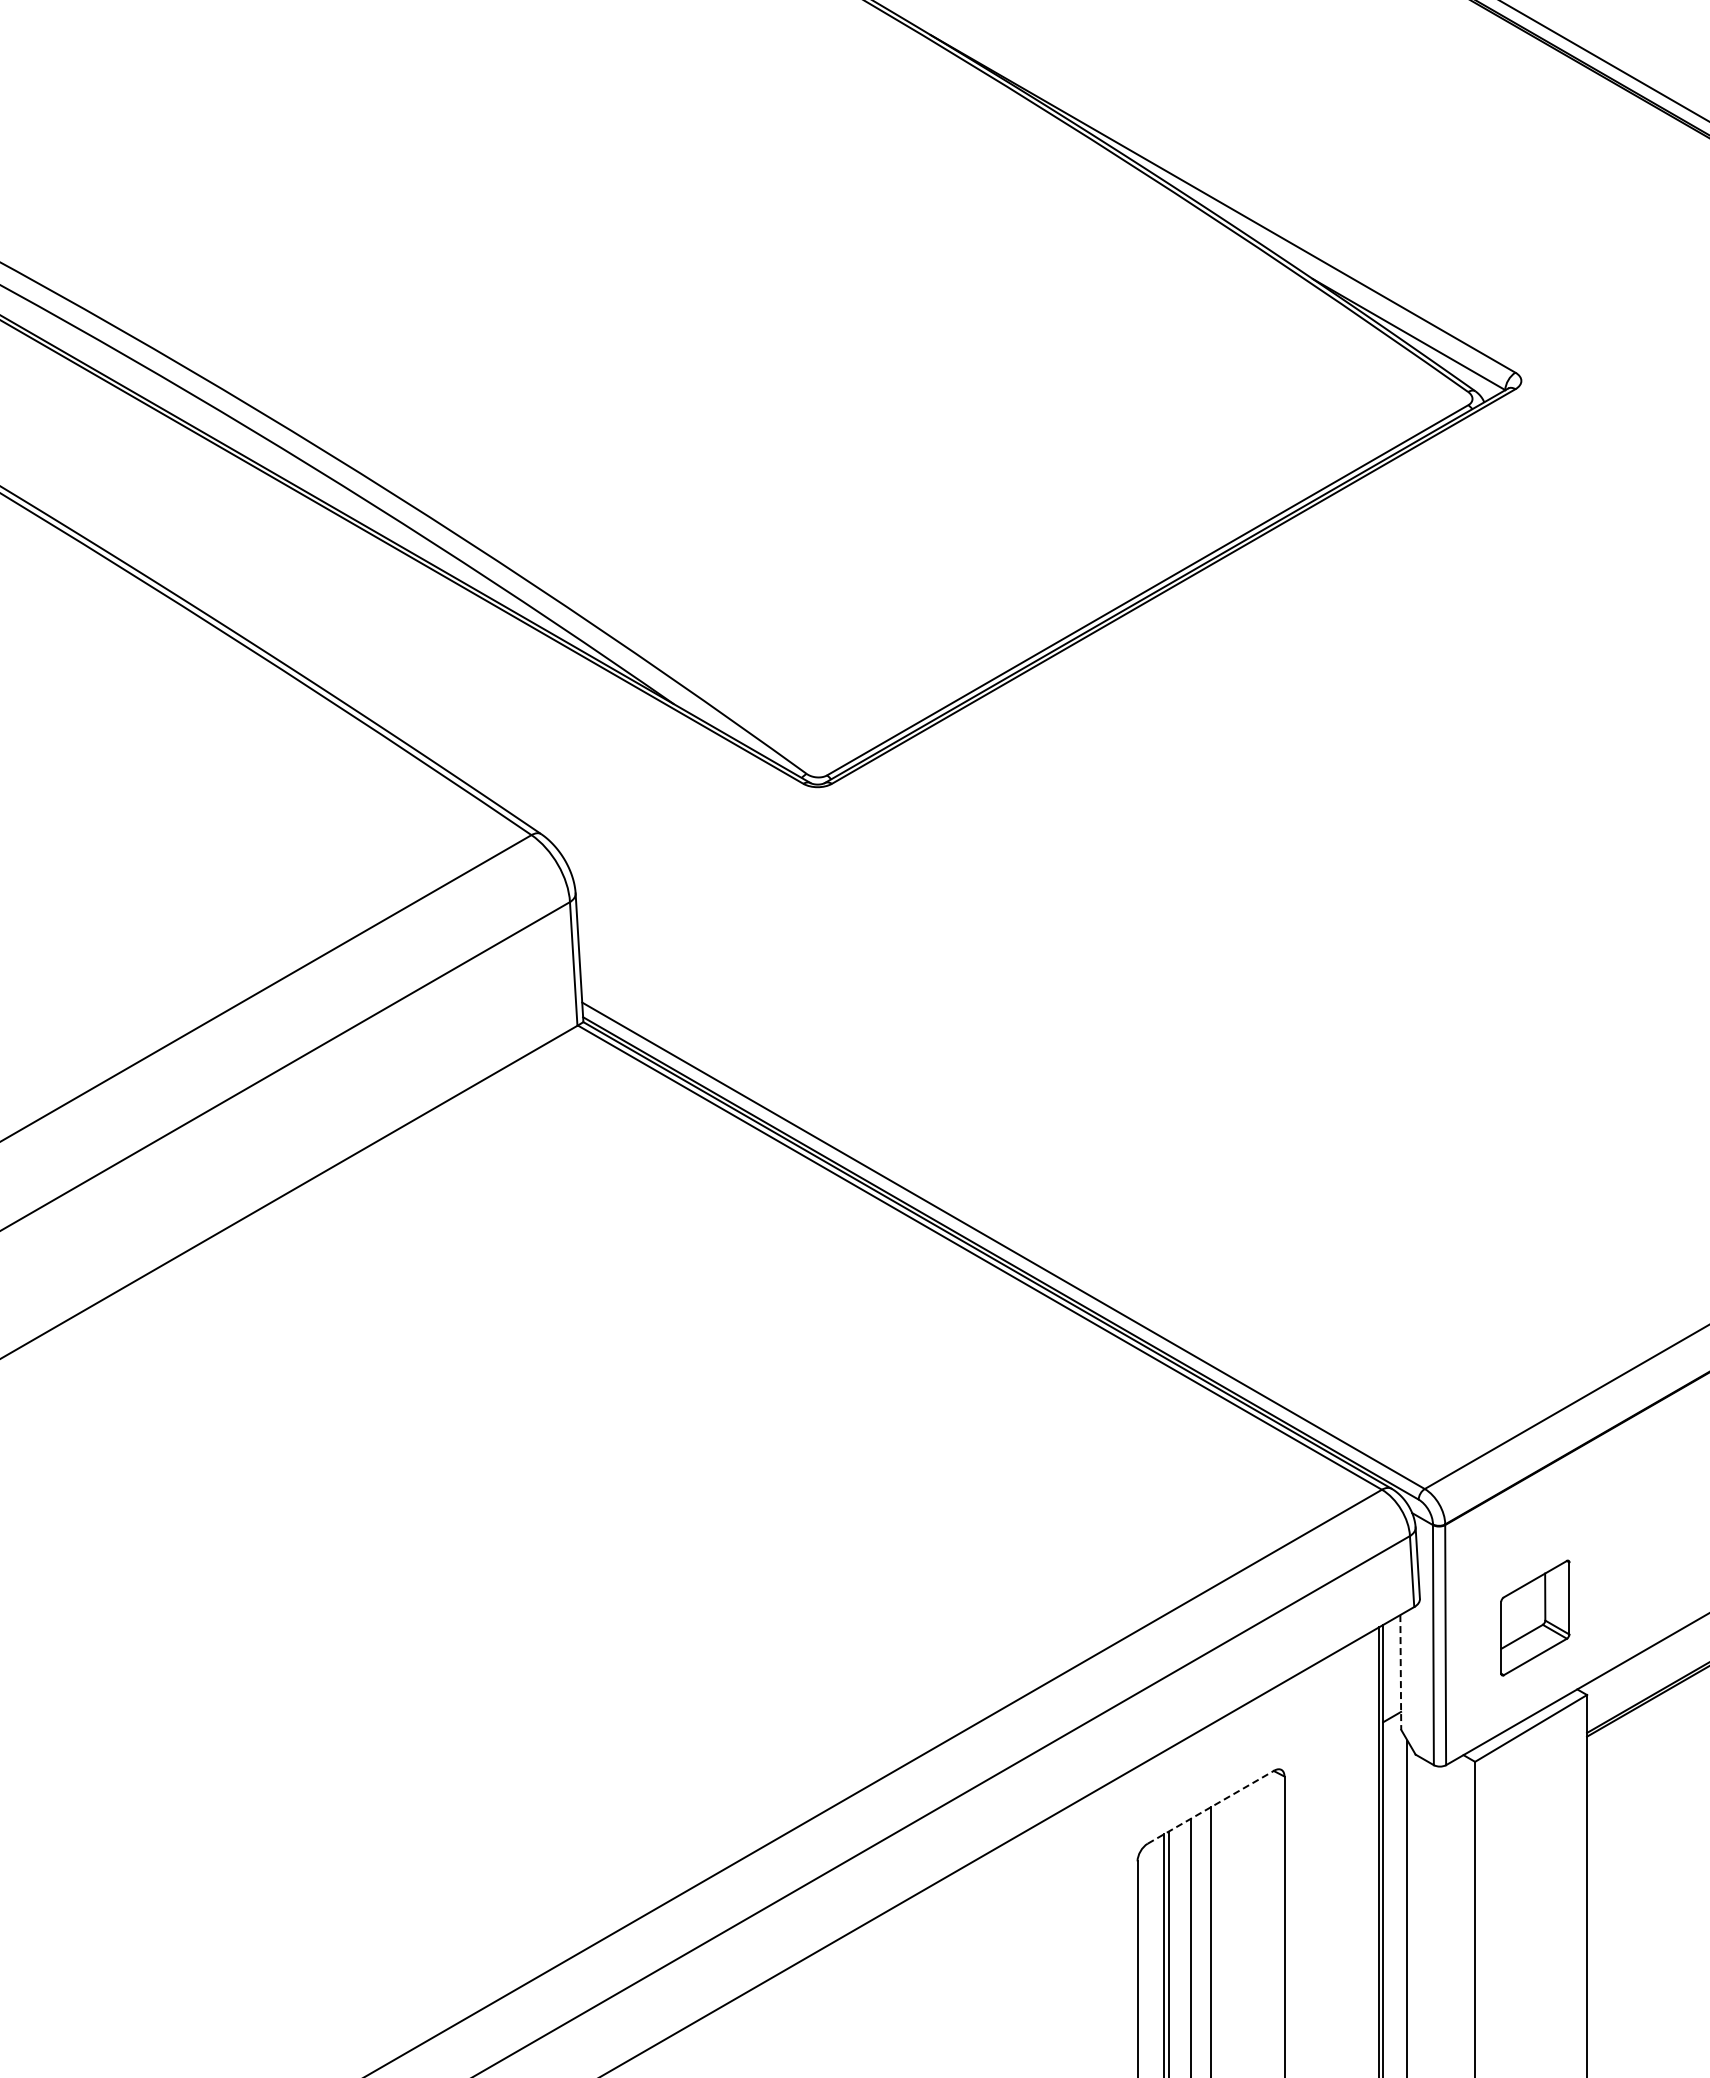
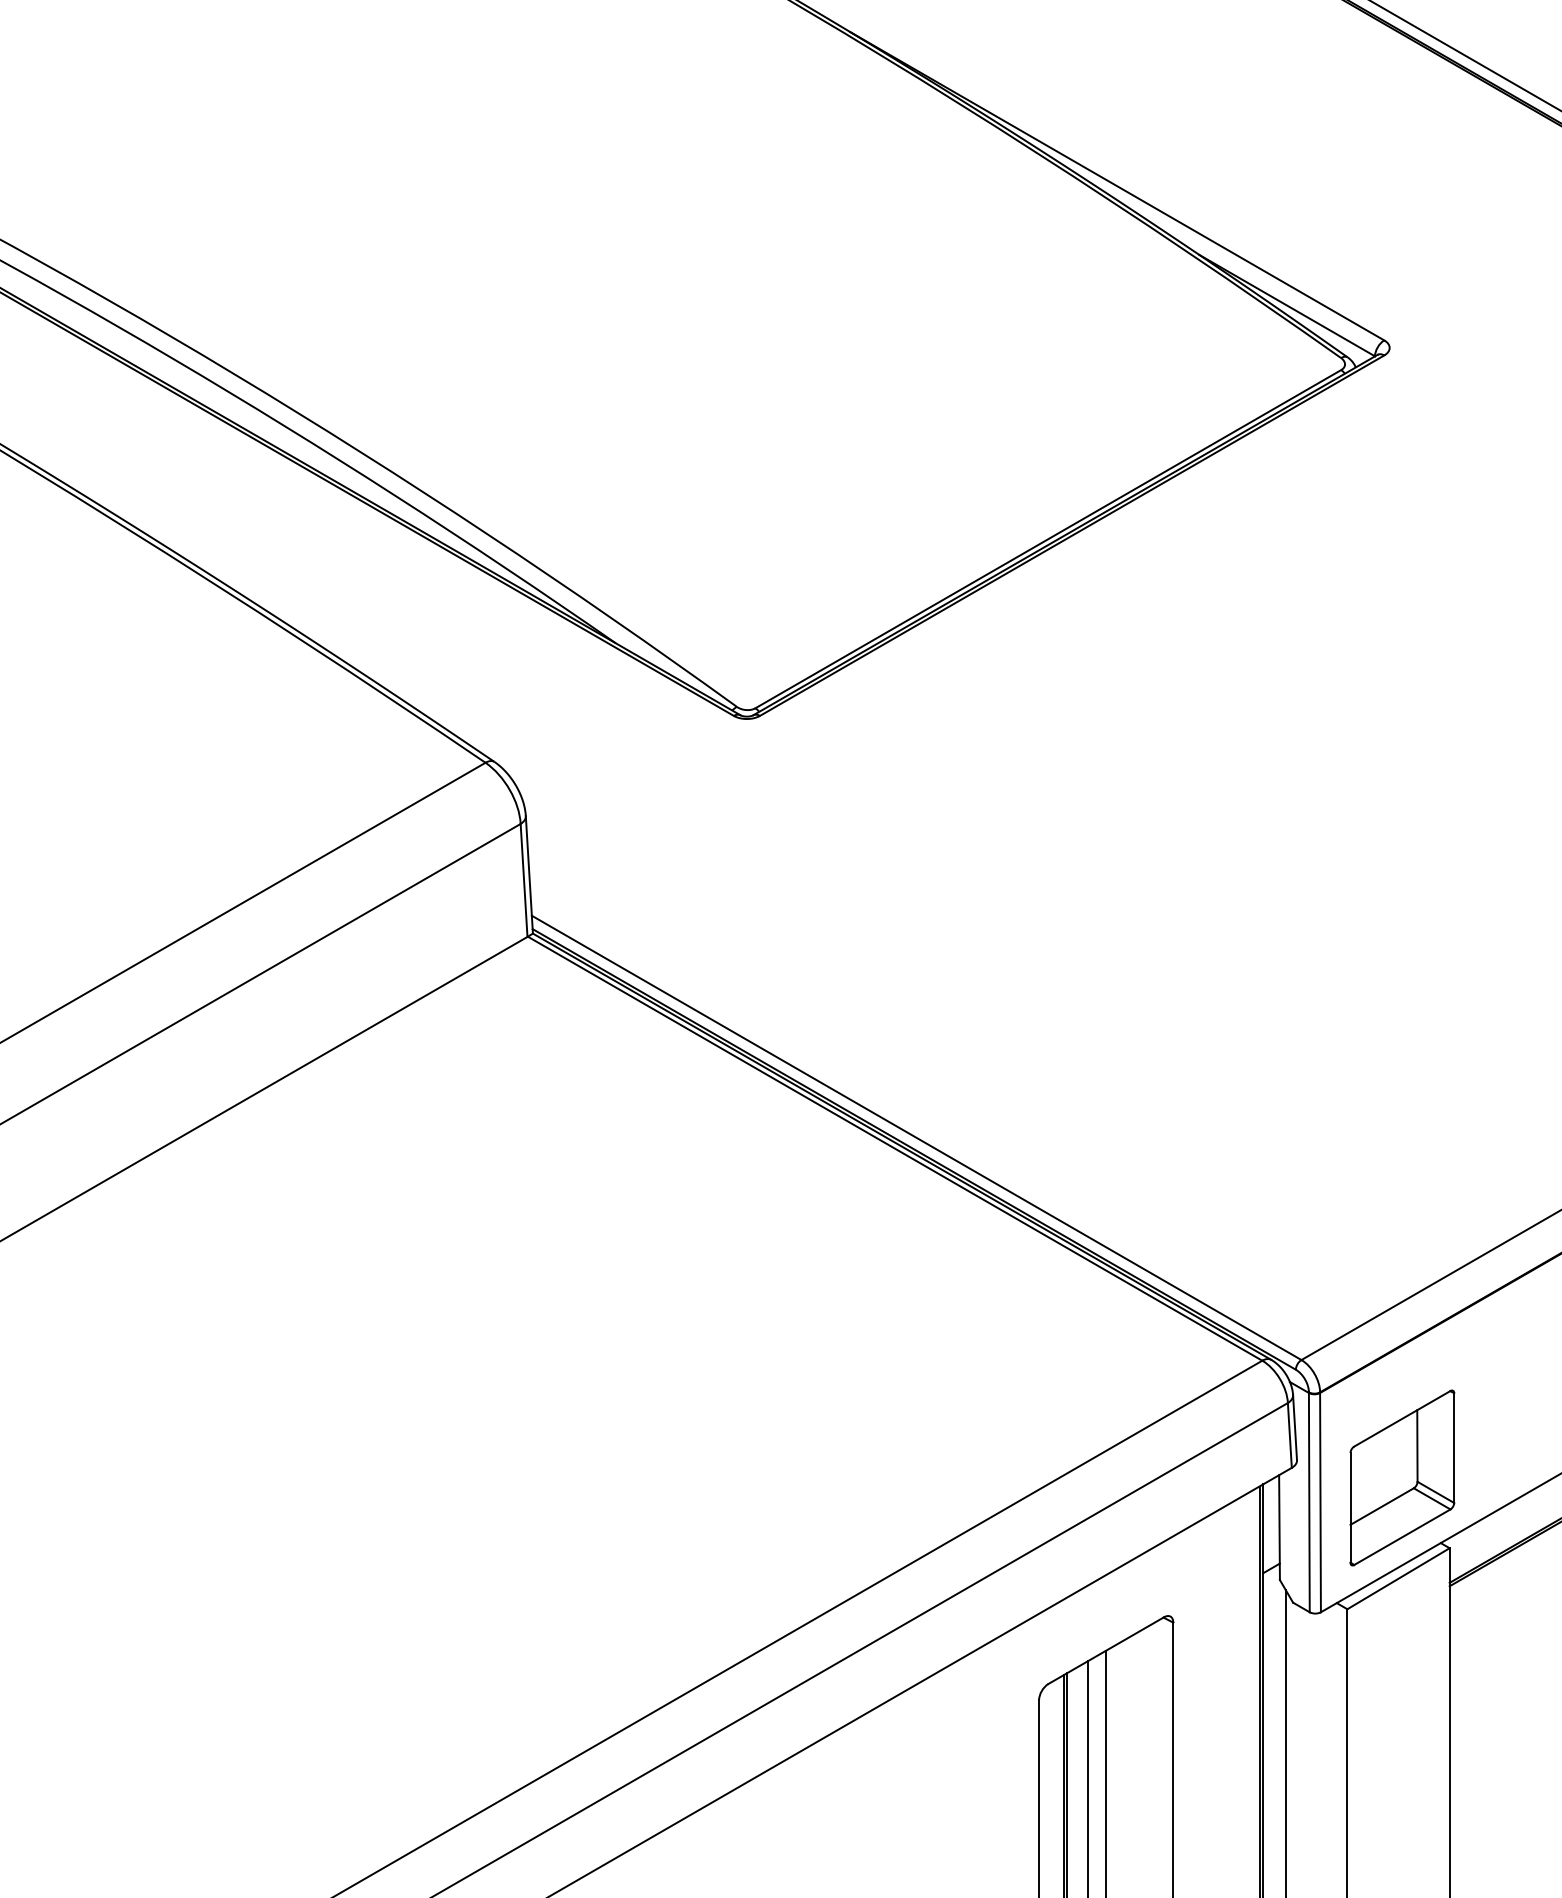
part: (1535, 1617) -> (1402, 1477), size x1.67
line: (1400, 1672) -> (1279, 1527), dashed -> solid
line: (1211, 1806) -> (1106, 1650), dashed -> solid

